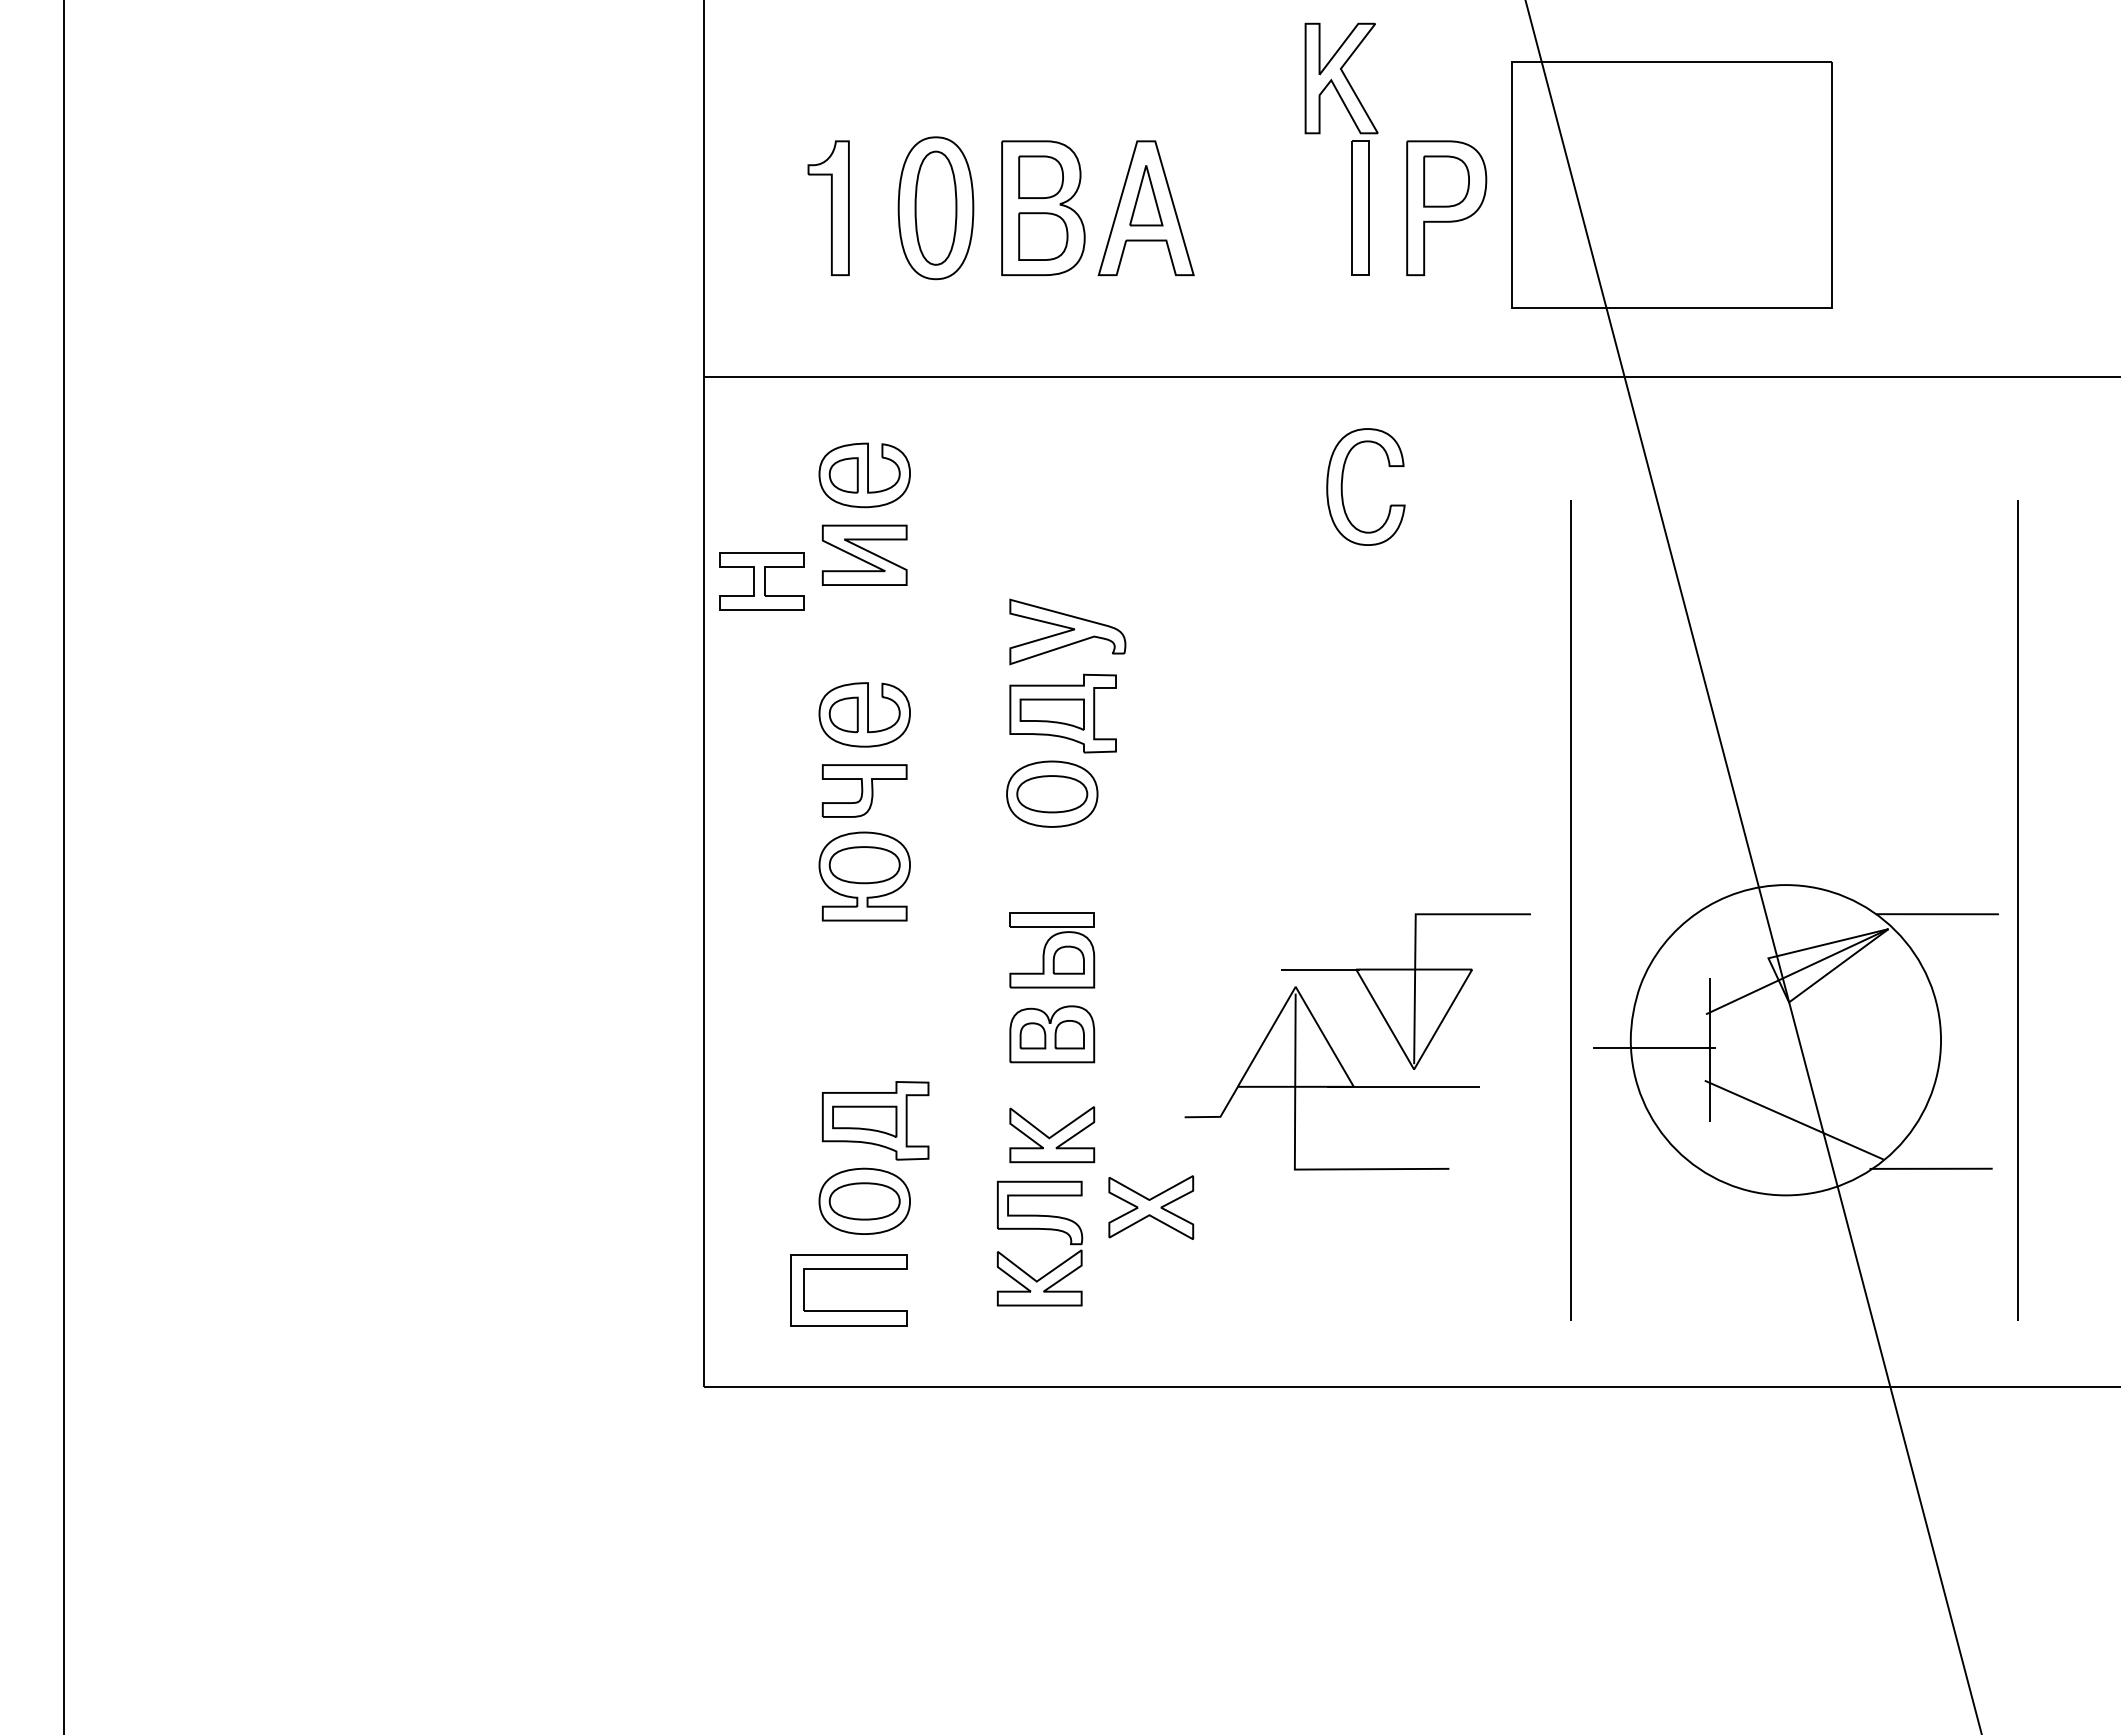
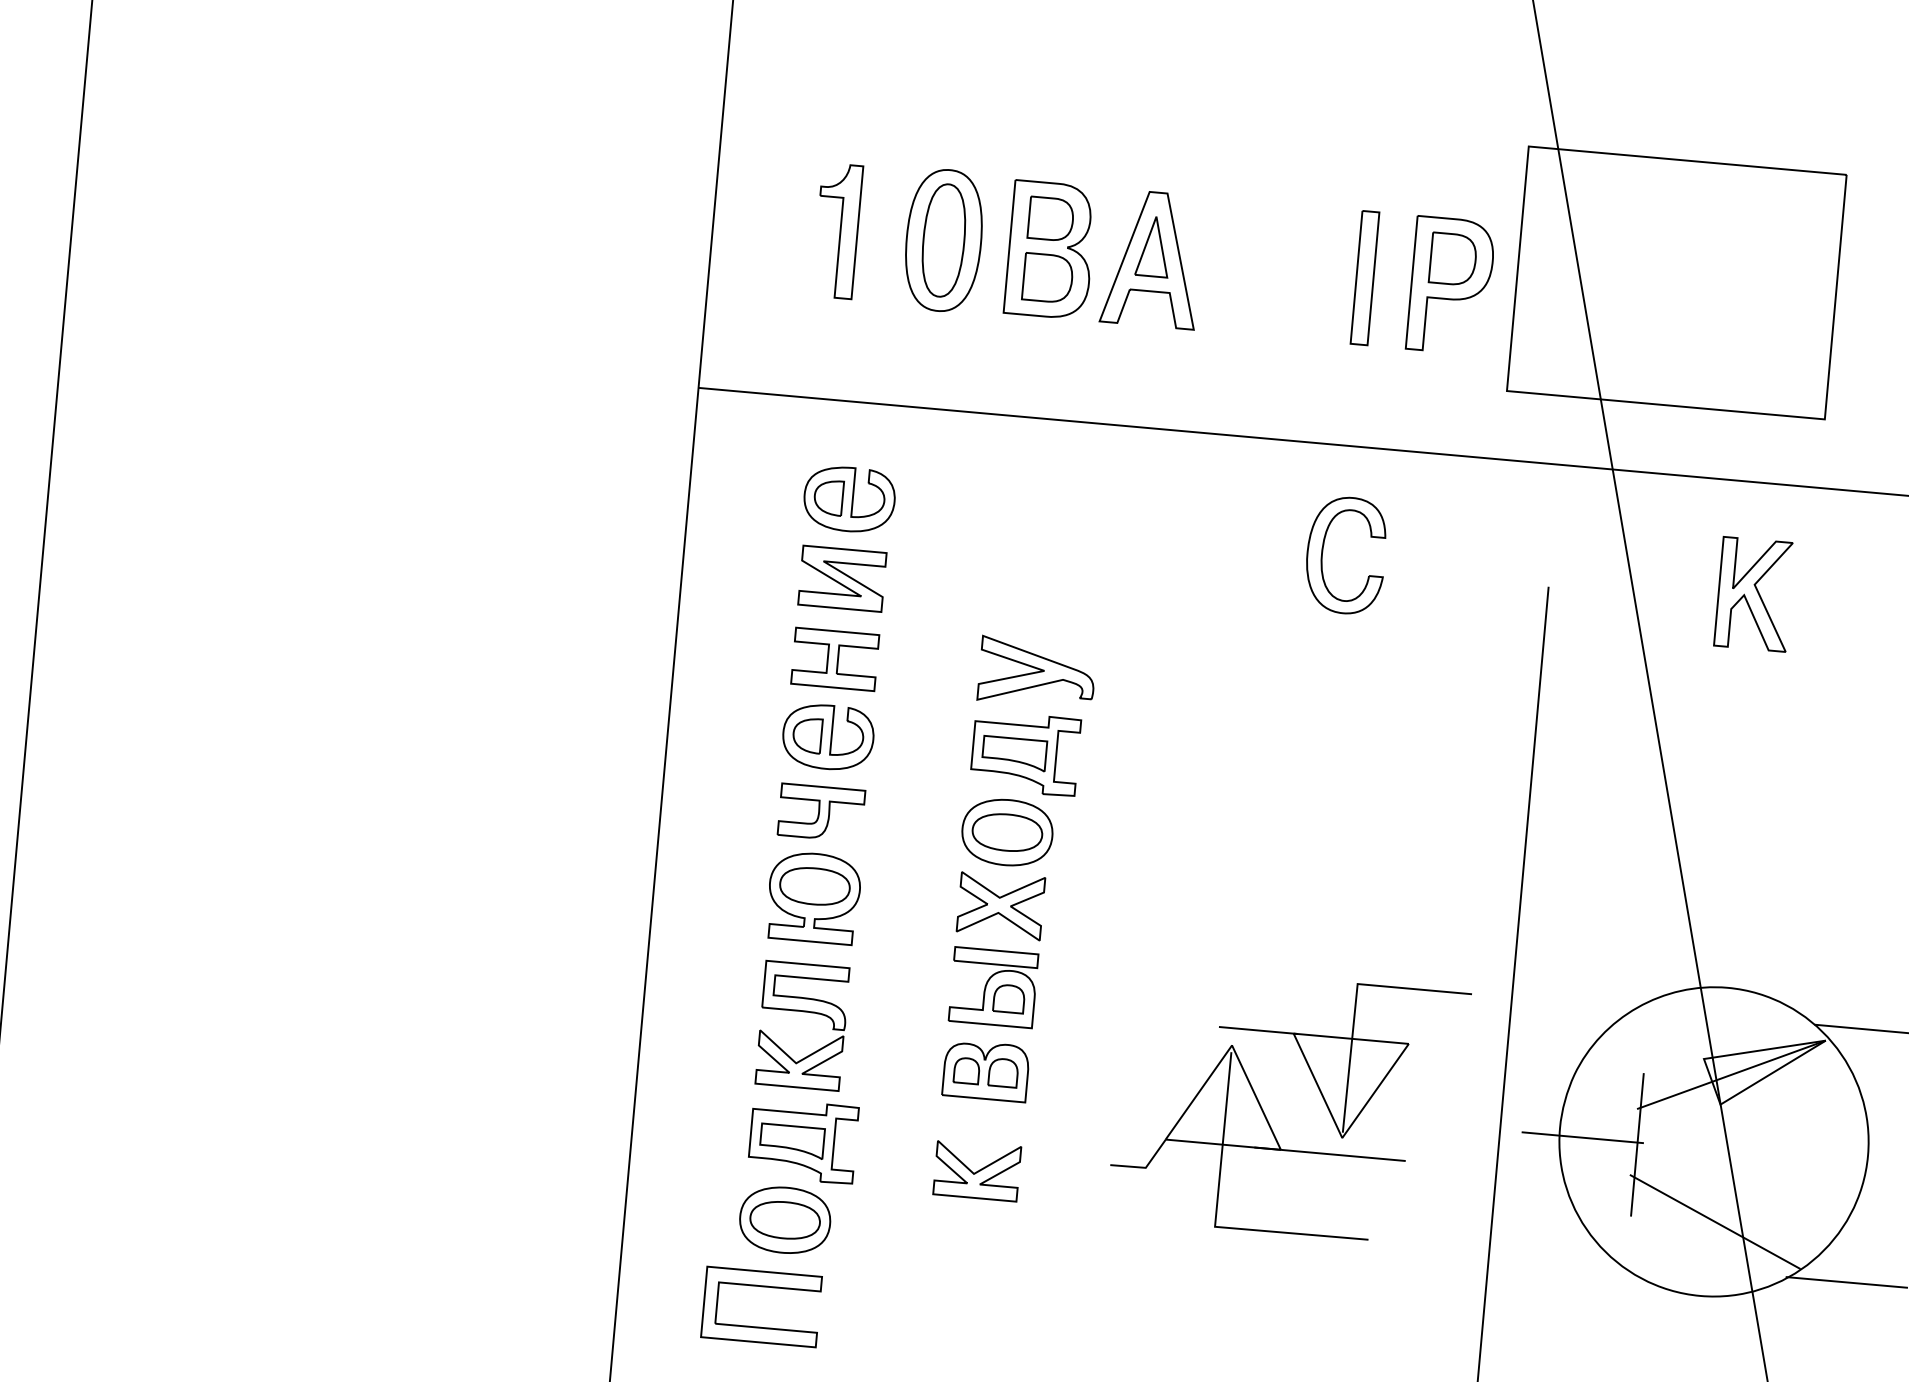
part: (1341, 78) -> (1754, 594), moved
part: (761, 581) -> (834, 659), moved
part: (1151, 1207) -> (1001, 905), moved
part: (1039, 1229) -> (803, 1011), moved

